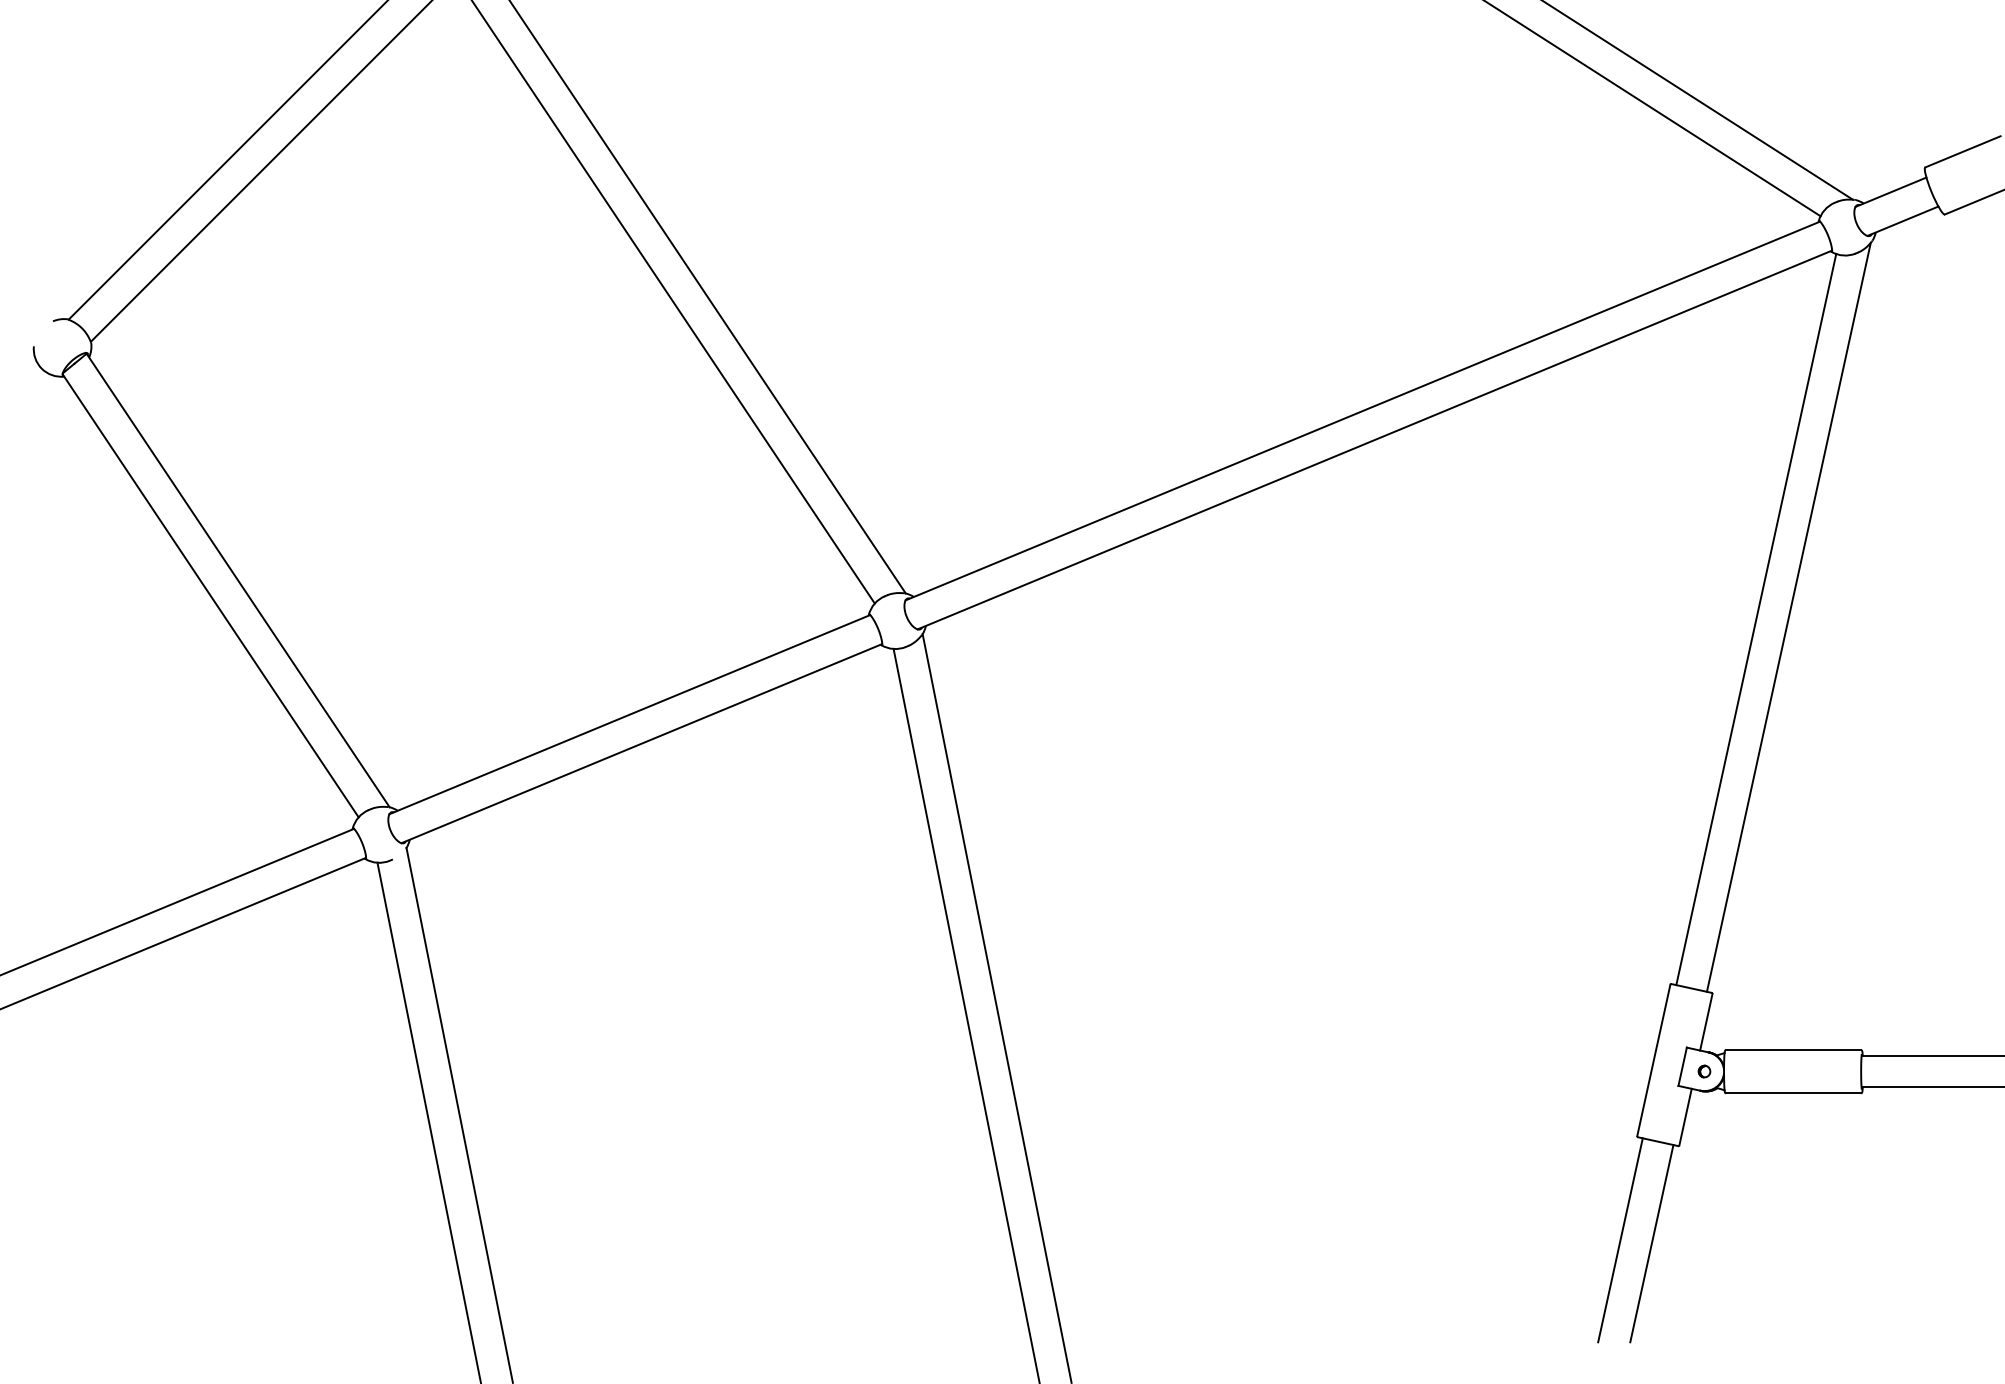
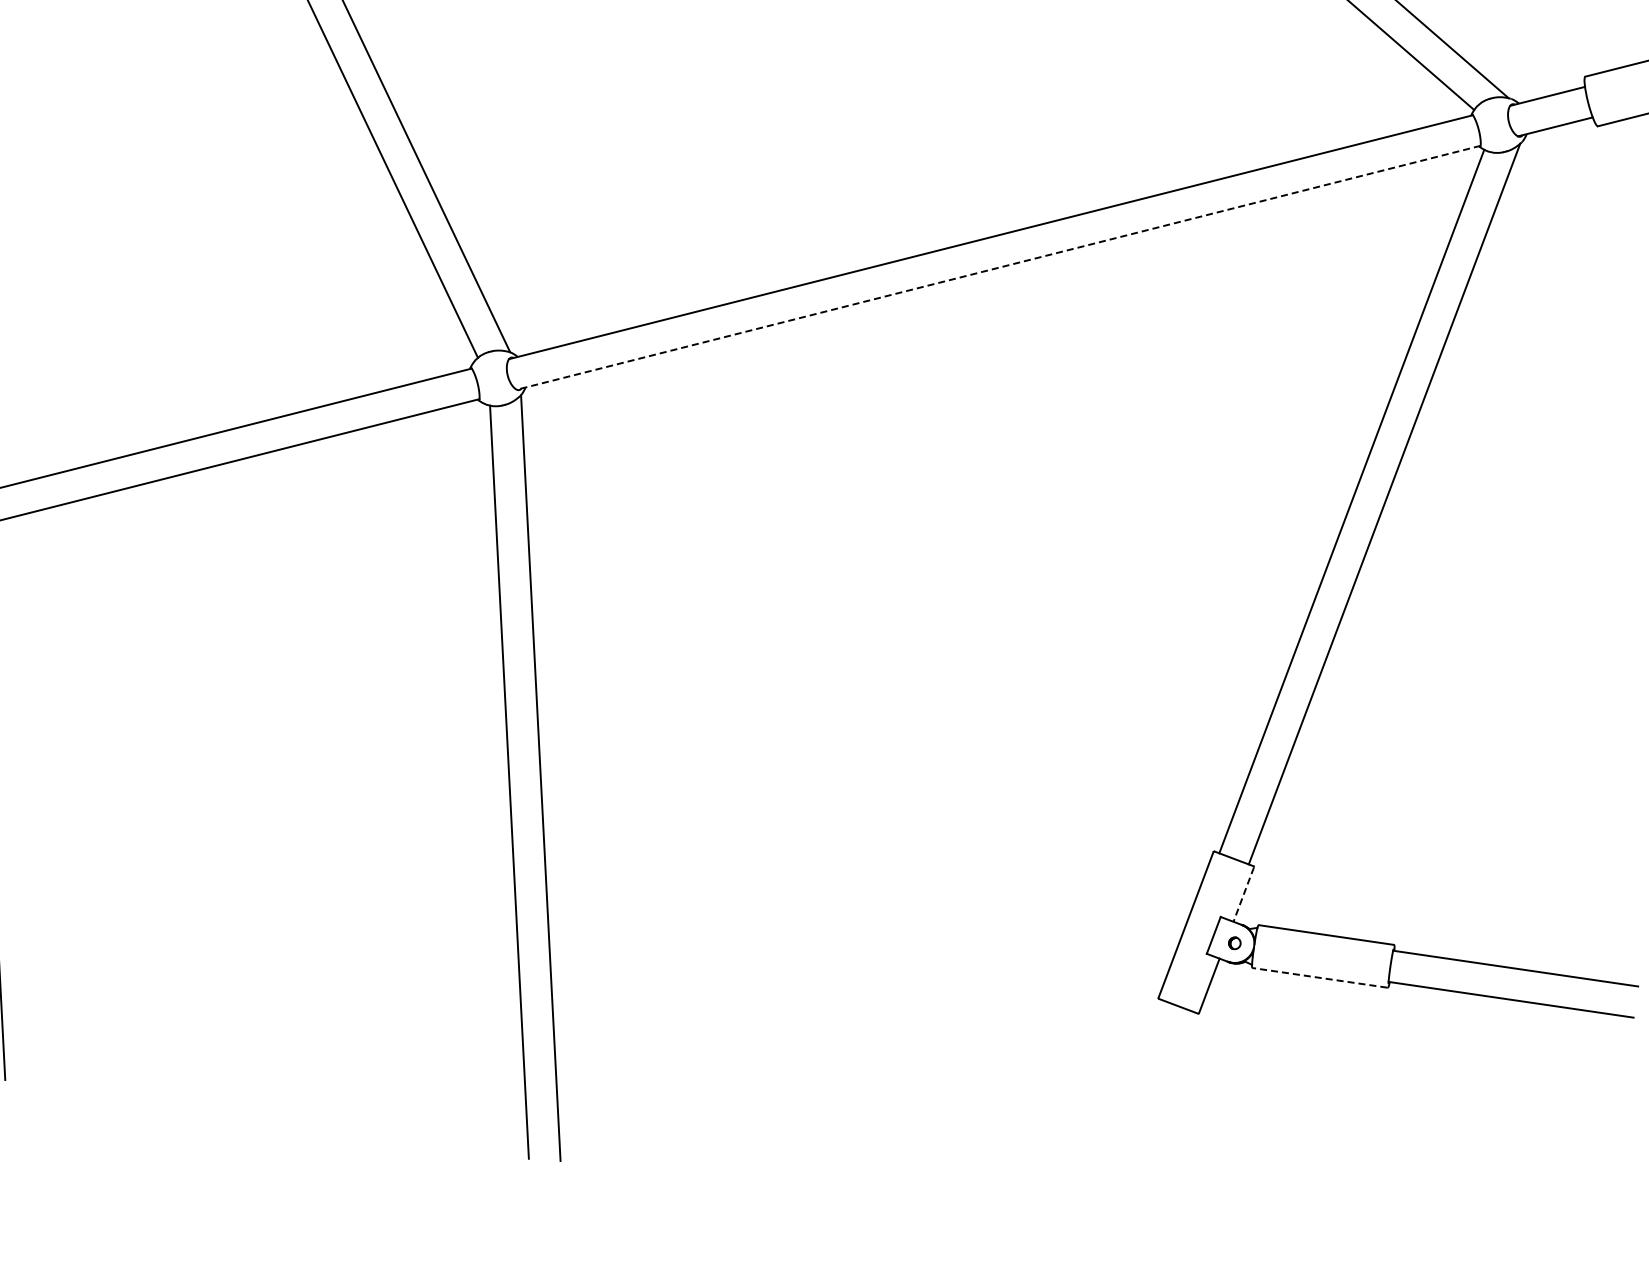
line: (1374, 440) -> (998, 268), solid -> dashed
line: (1706, 1022) -> (1243, 894), solid -> dashed
line: (1793, 1093) -> (1320, 978), solid -> dashed
line: (1620, 1240) -> (1126, 1099), removed
line: (1651, 1243) -> (1157, 1106), removed

